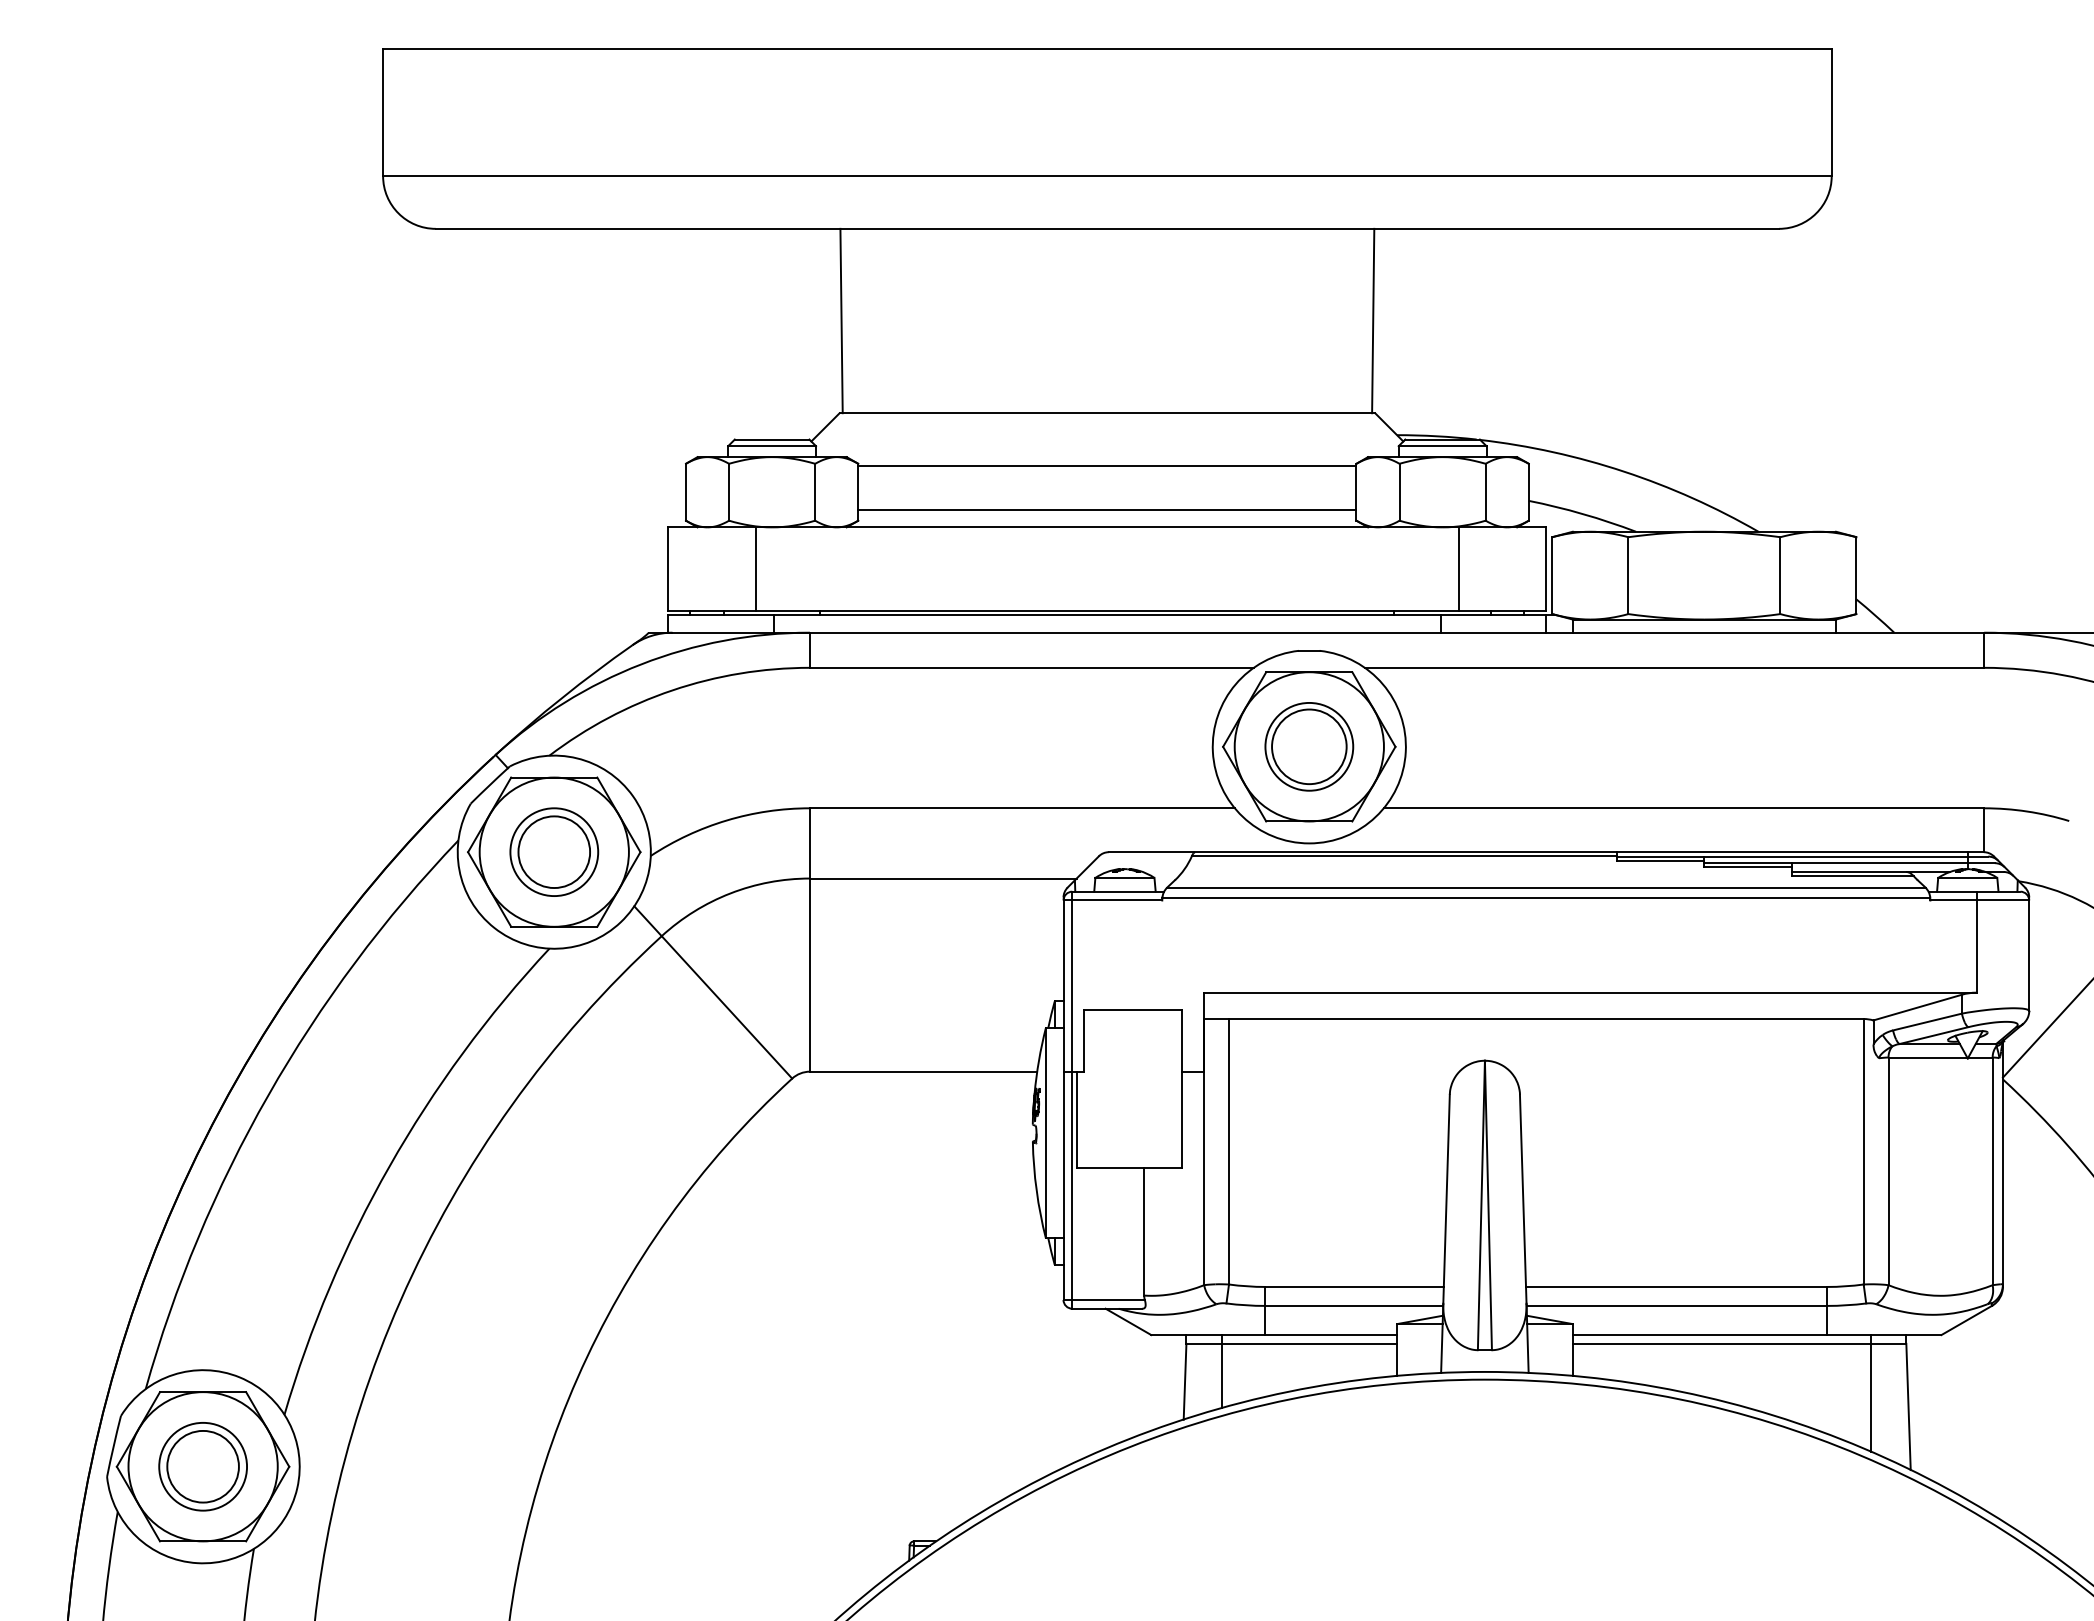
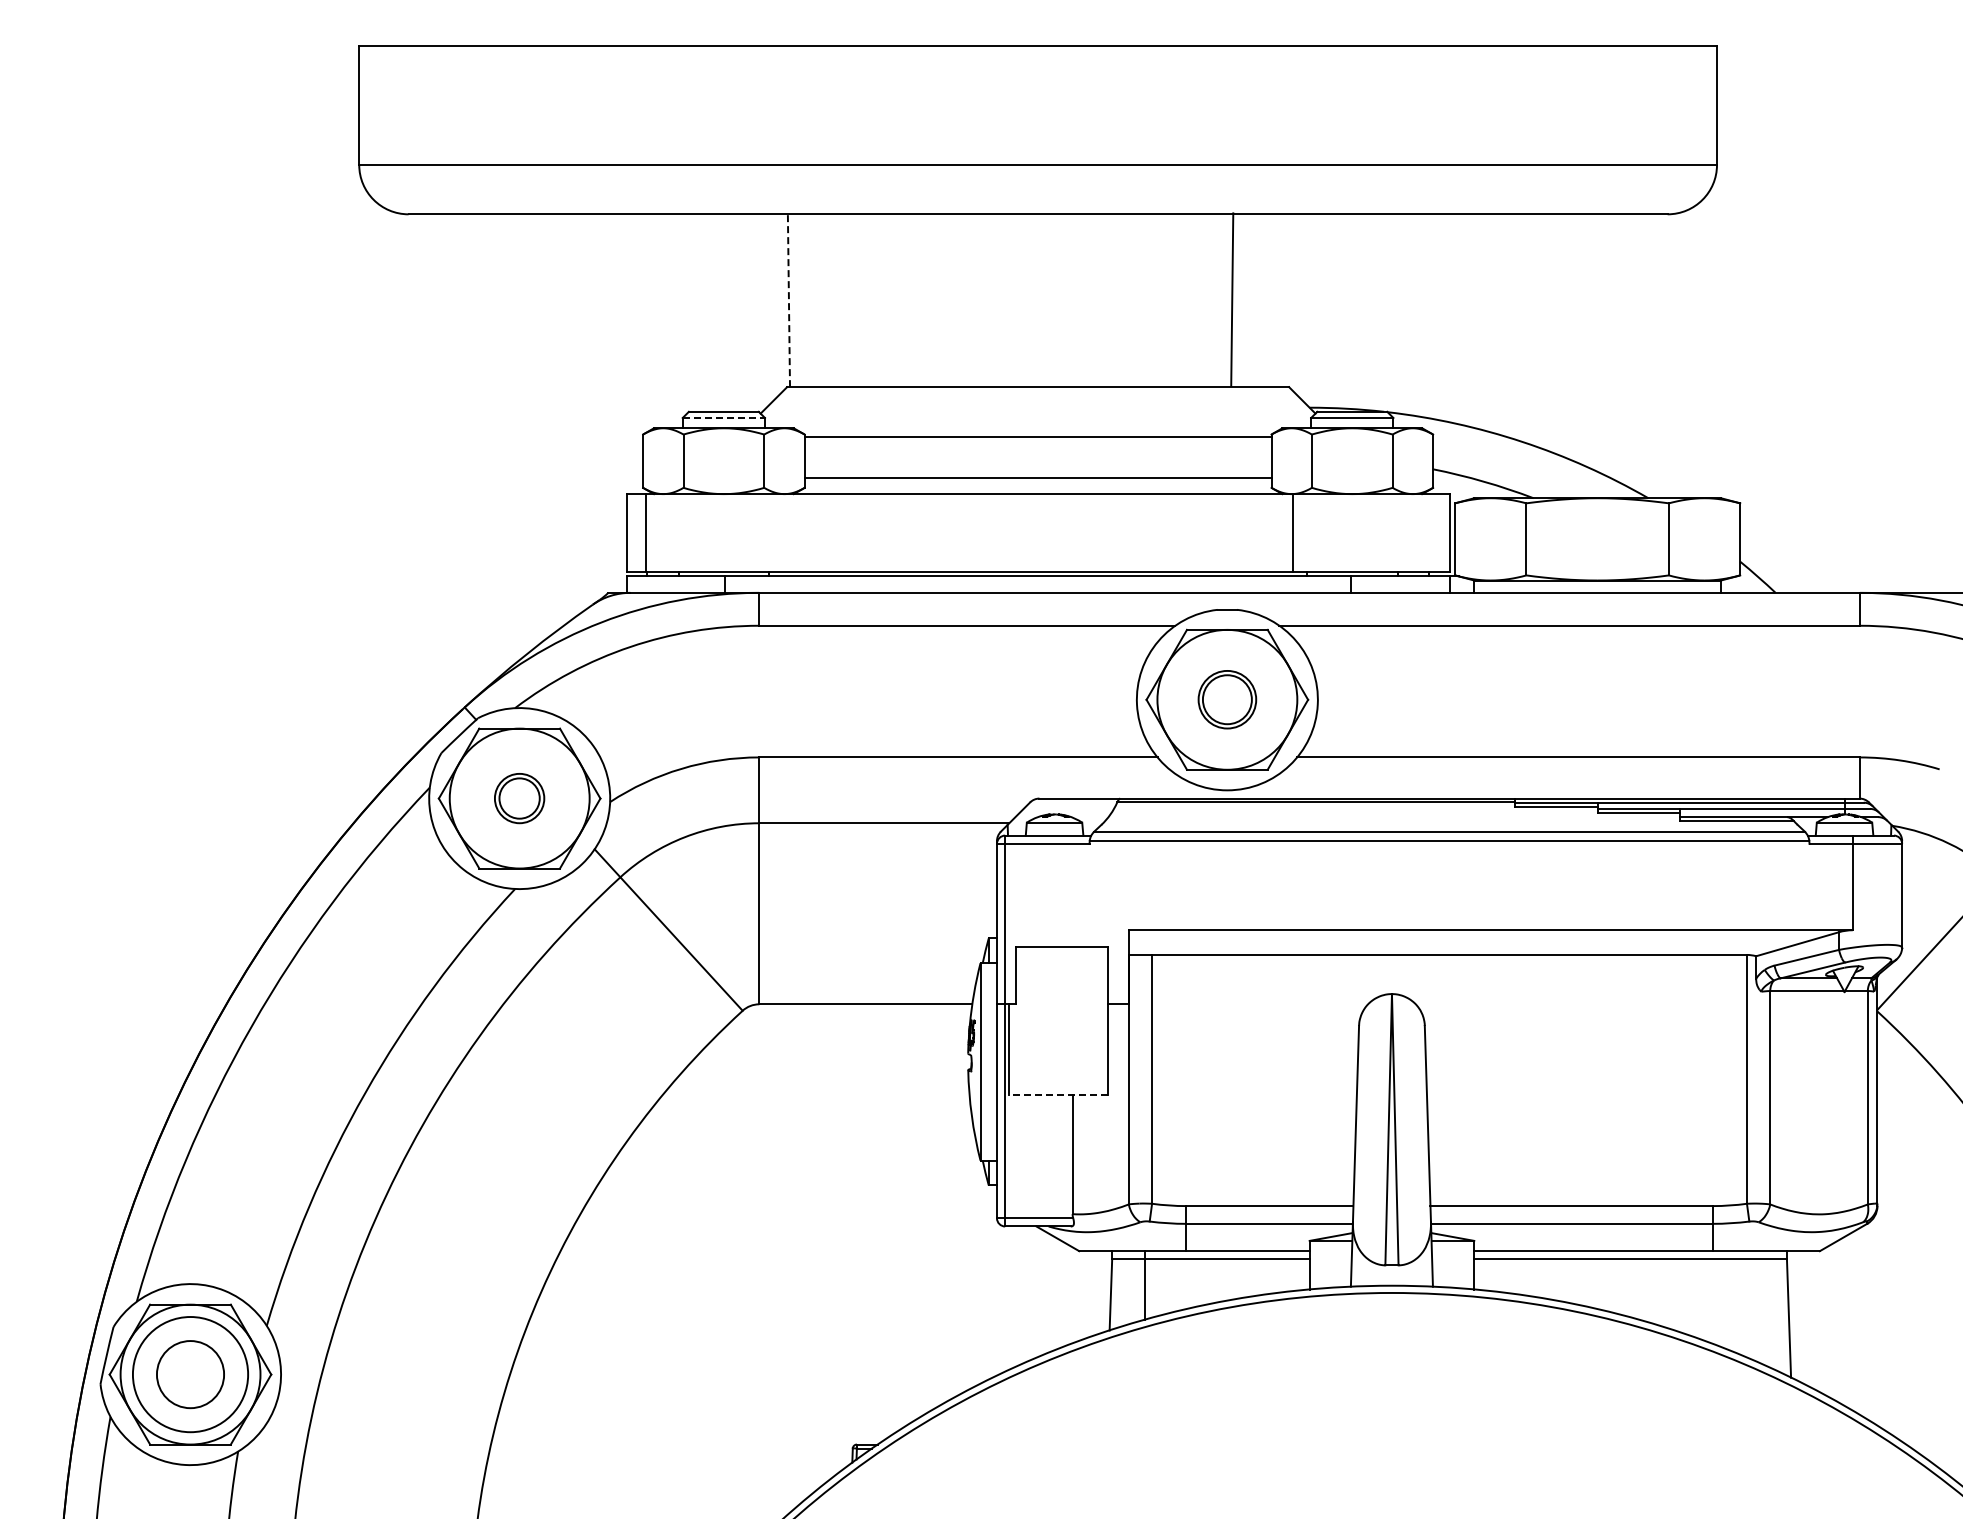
line: (841, 320) -> (788, 300), solid -> dashed
line: (1373, 320) -> (1232, 299), moved
line: (772, 446) -> (724, 418), solid -> dashed
line: (755, 569) -> (645, 533), moved
line: (1458, 569) -> (1293, 533), moved
part: (1309, 746) -> (1227, 699), size x0.7
part: (554, 852) -> (519, 798), size x0.6
line: (1129, 1167) -> (1058, 1094), solid -> dashed
line: (1871, 1393) -> (1754, 1305), removed
circle: (203, 1466) -> (190, 1374), size x1.4

